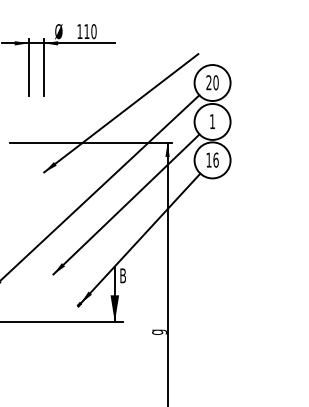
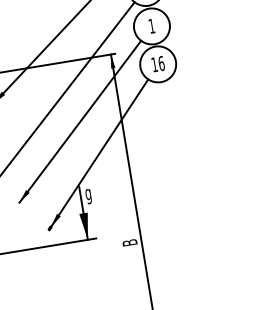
text: (122, 277) -> (88, 194), B -> g
text: (157, 332) -> (131, 243), g -> B

